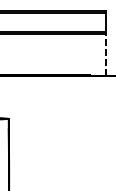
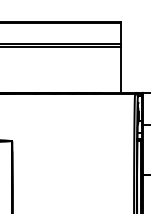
line: (106, 55) -> (120, 70), dashed -> solid

